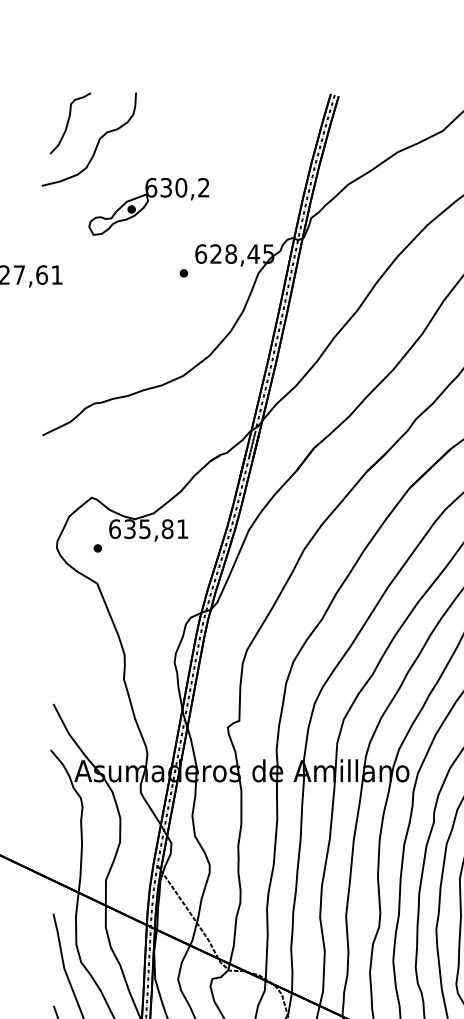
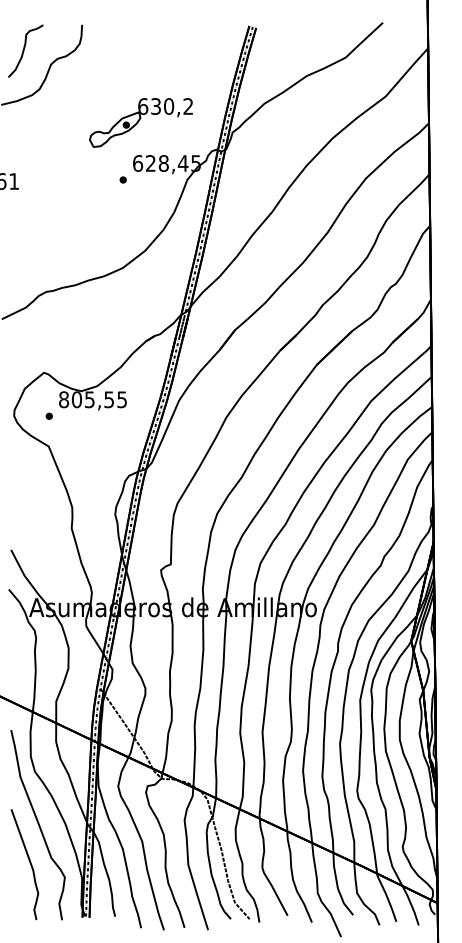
part: (148, 206) -> (140, 122), moved
text: (148, 528) -> (92, 399), 635,81 -> 805,55

